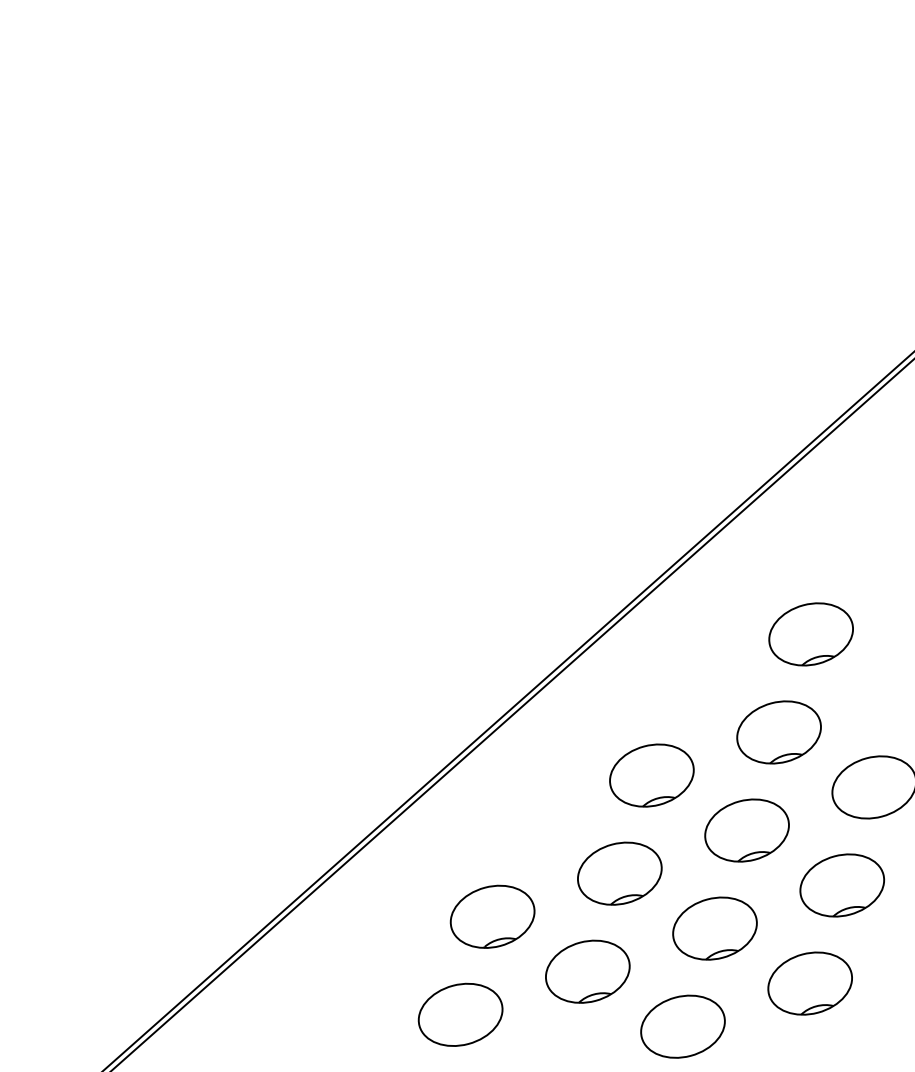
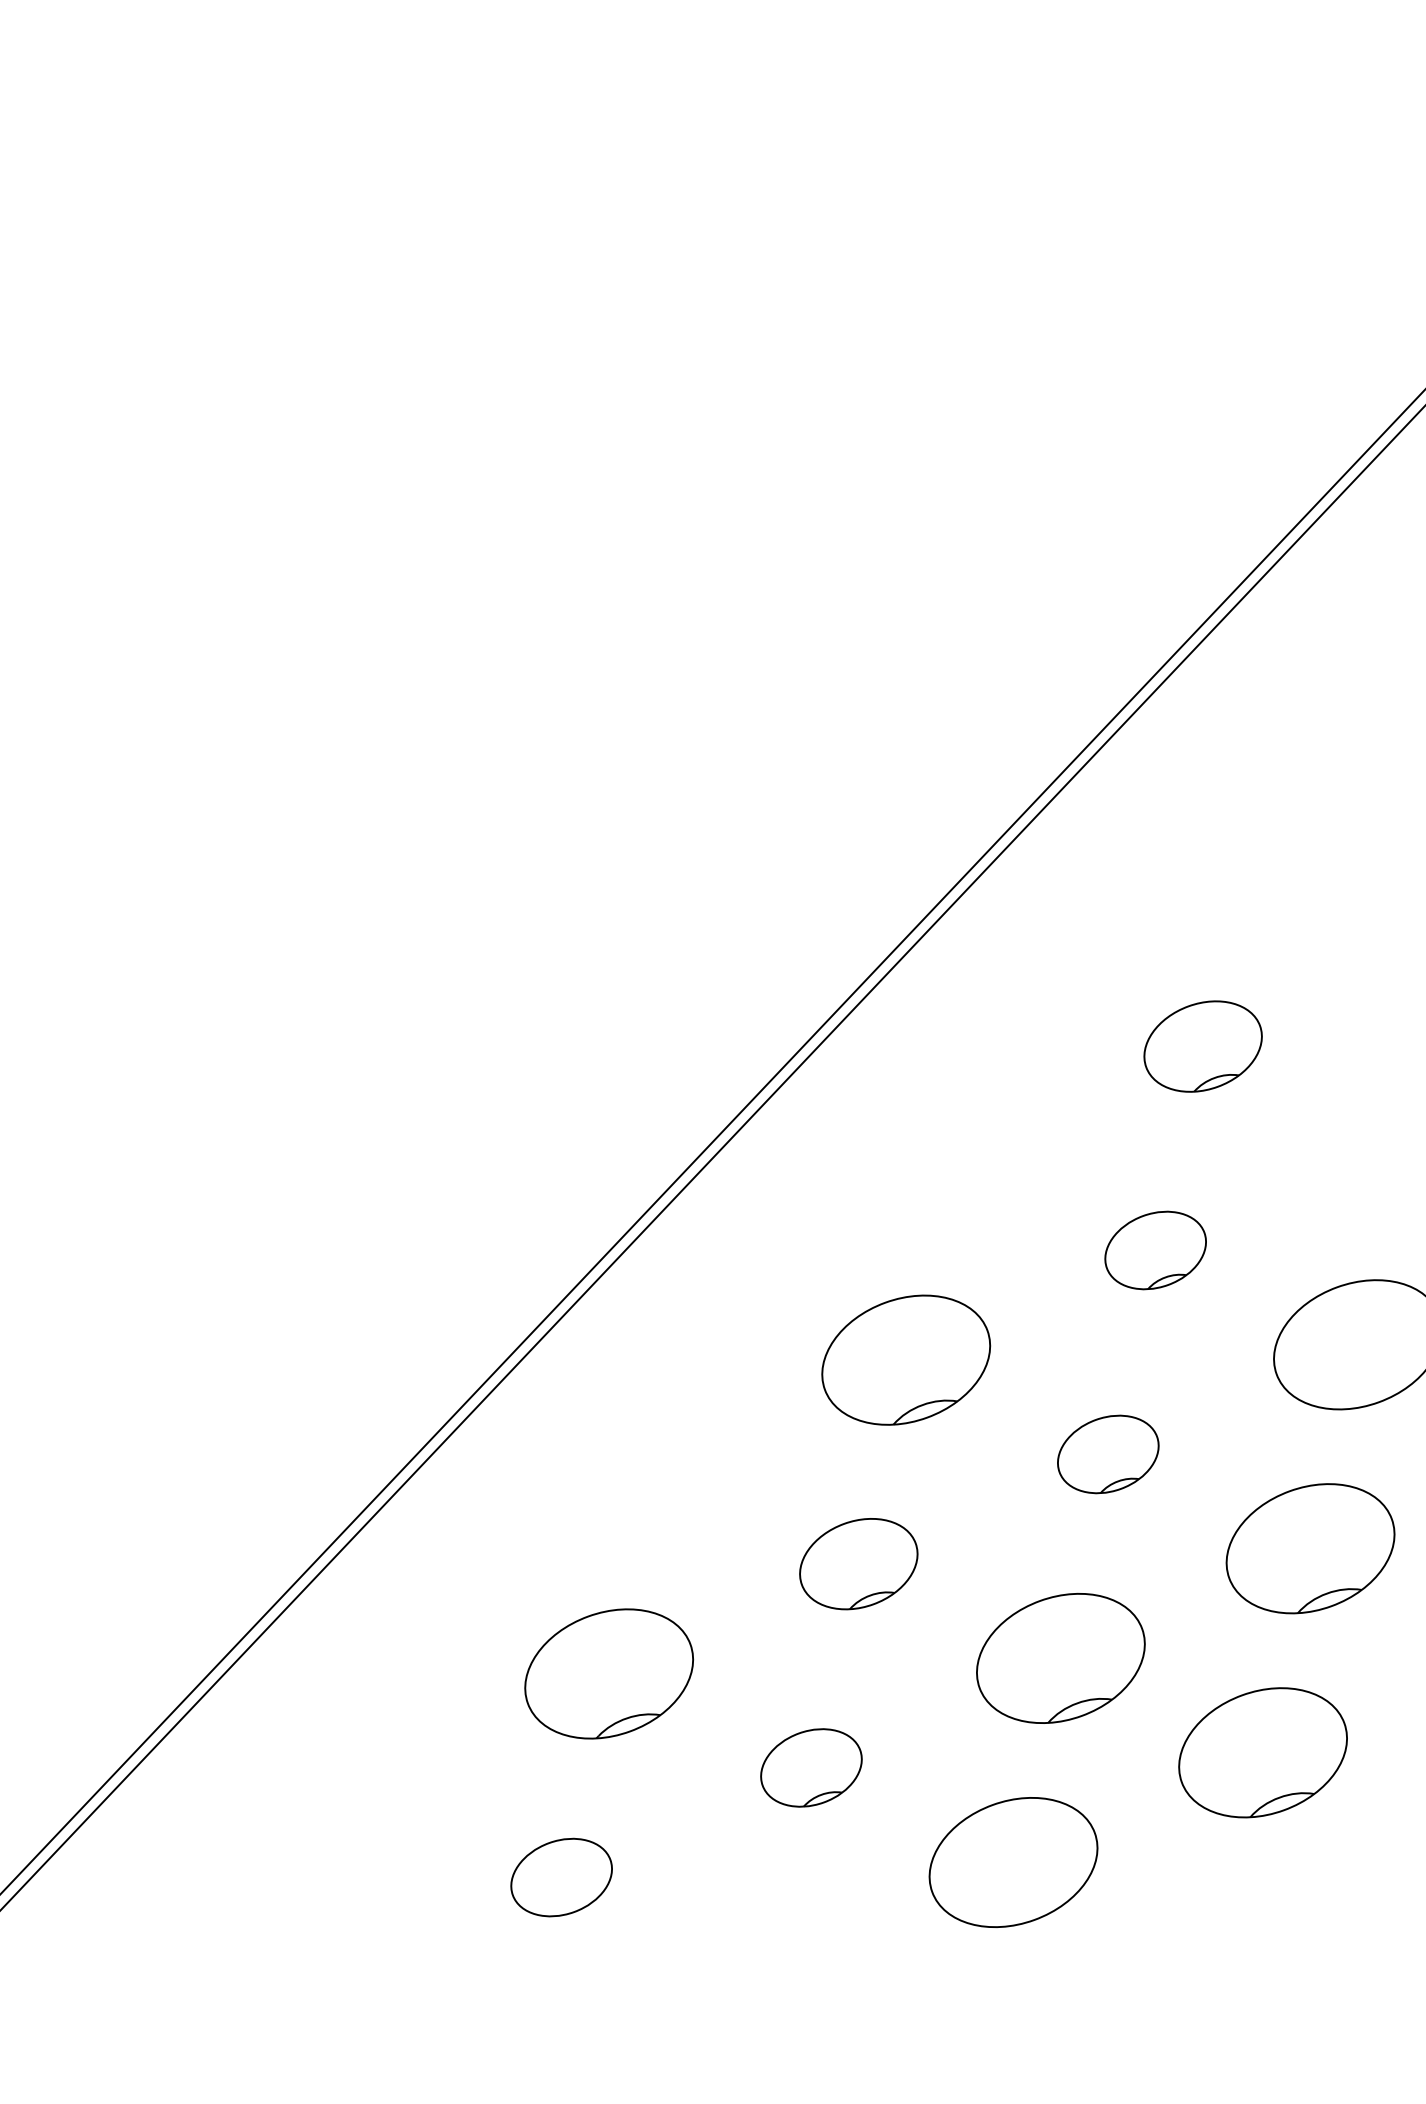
part: (810, 634) -> (1201, 1046), size x0.7
part: (778, 732) -> (1154, 1250), size x0.6
part: (746, 830) -> (1107, 1454), size x0.6
part: (619, 873) -> (857, 1563), size x0.7
part: (587, 971) -> (810, 1767), size x0.6
part: (460, 1014) -> (561, 1877), size x0.6

